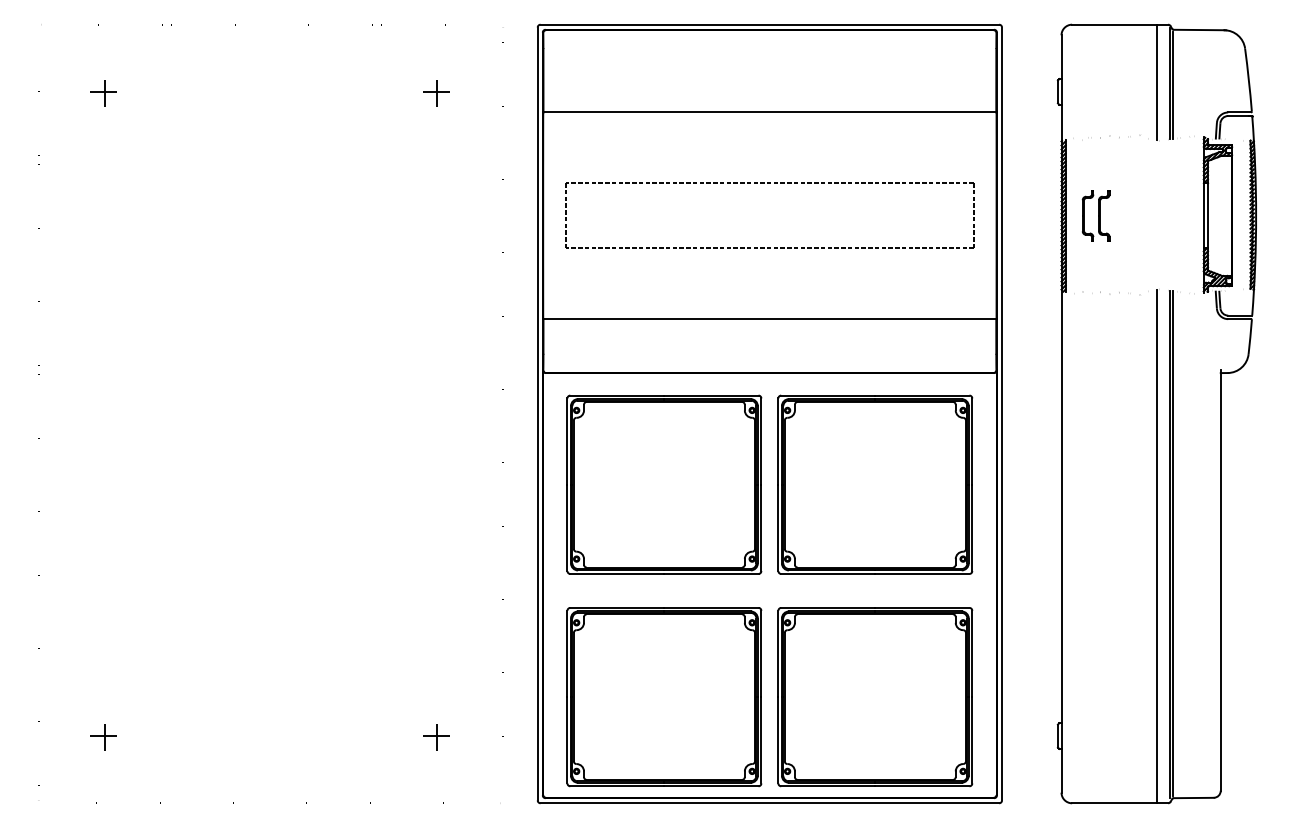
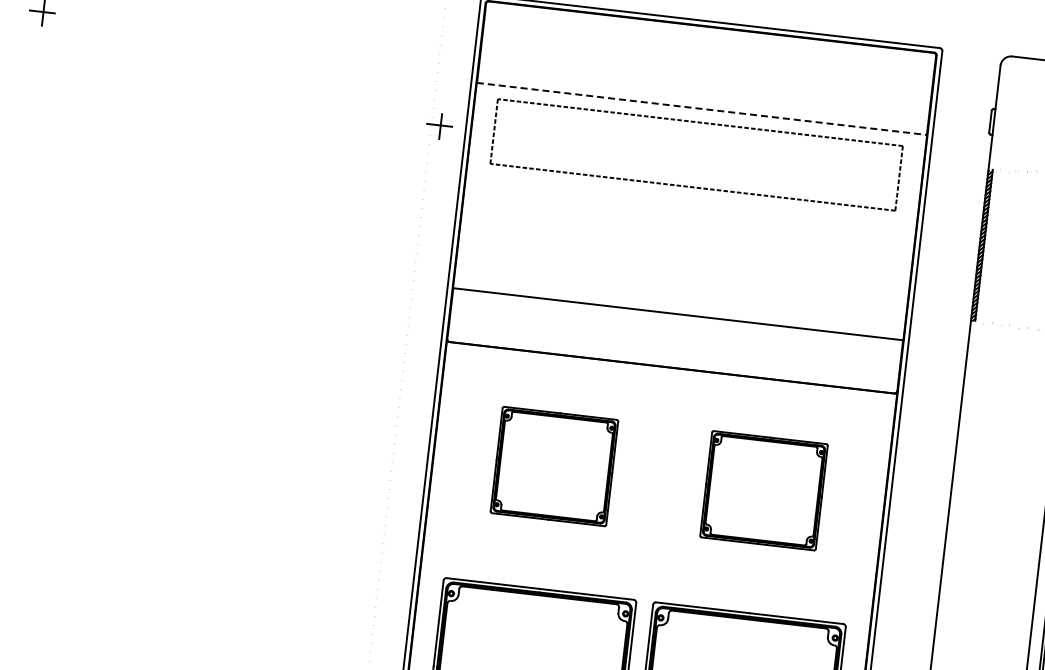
part: (436, 93) -> (439, 126), moved
line: (769, 112) -> (701, 108), solid -> dashed
part: (769, 183) -> (699, 122), moved
part: (1095, 215) -> (1013, 248), removed
part: (664, 484) -> (554, 466), size x0.6
part: (875, 484) -> (764, 490), size x0.6

